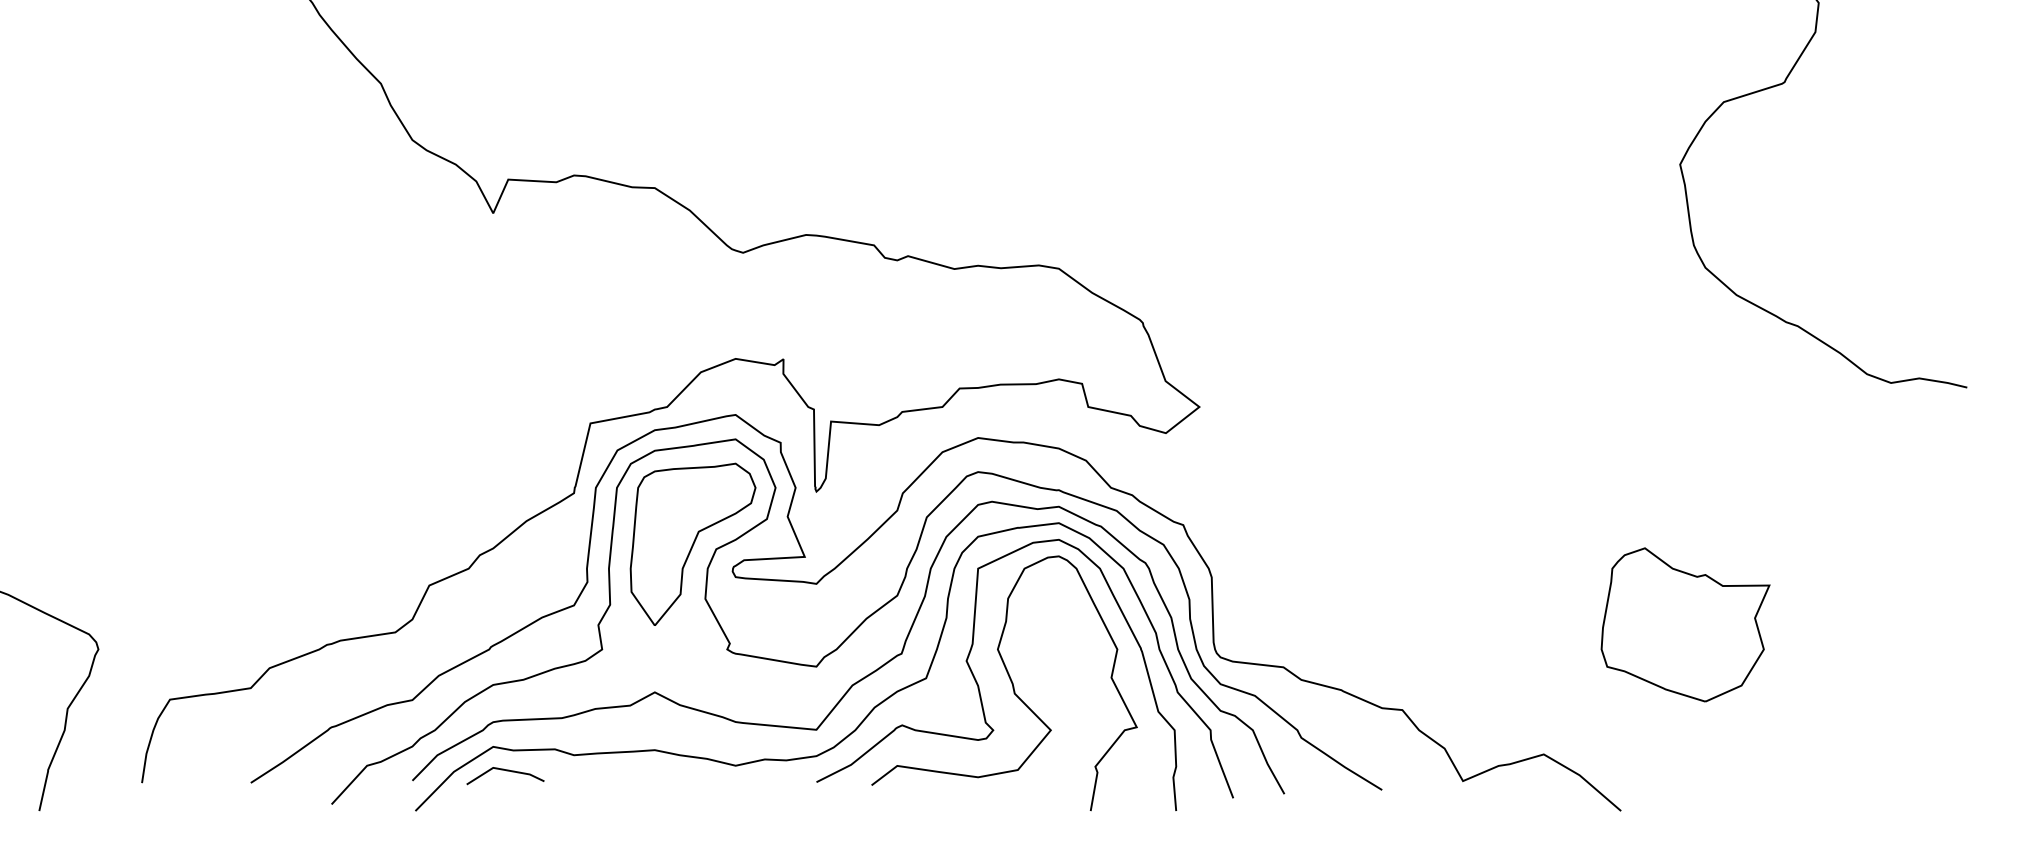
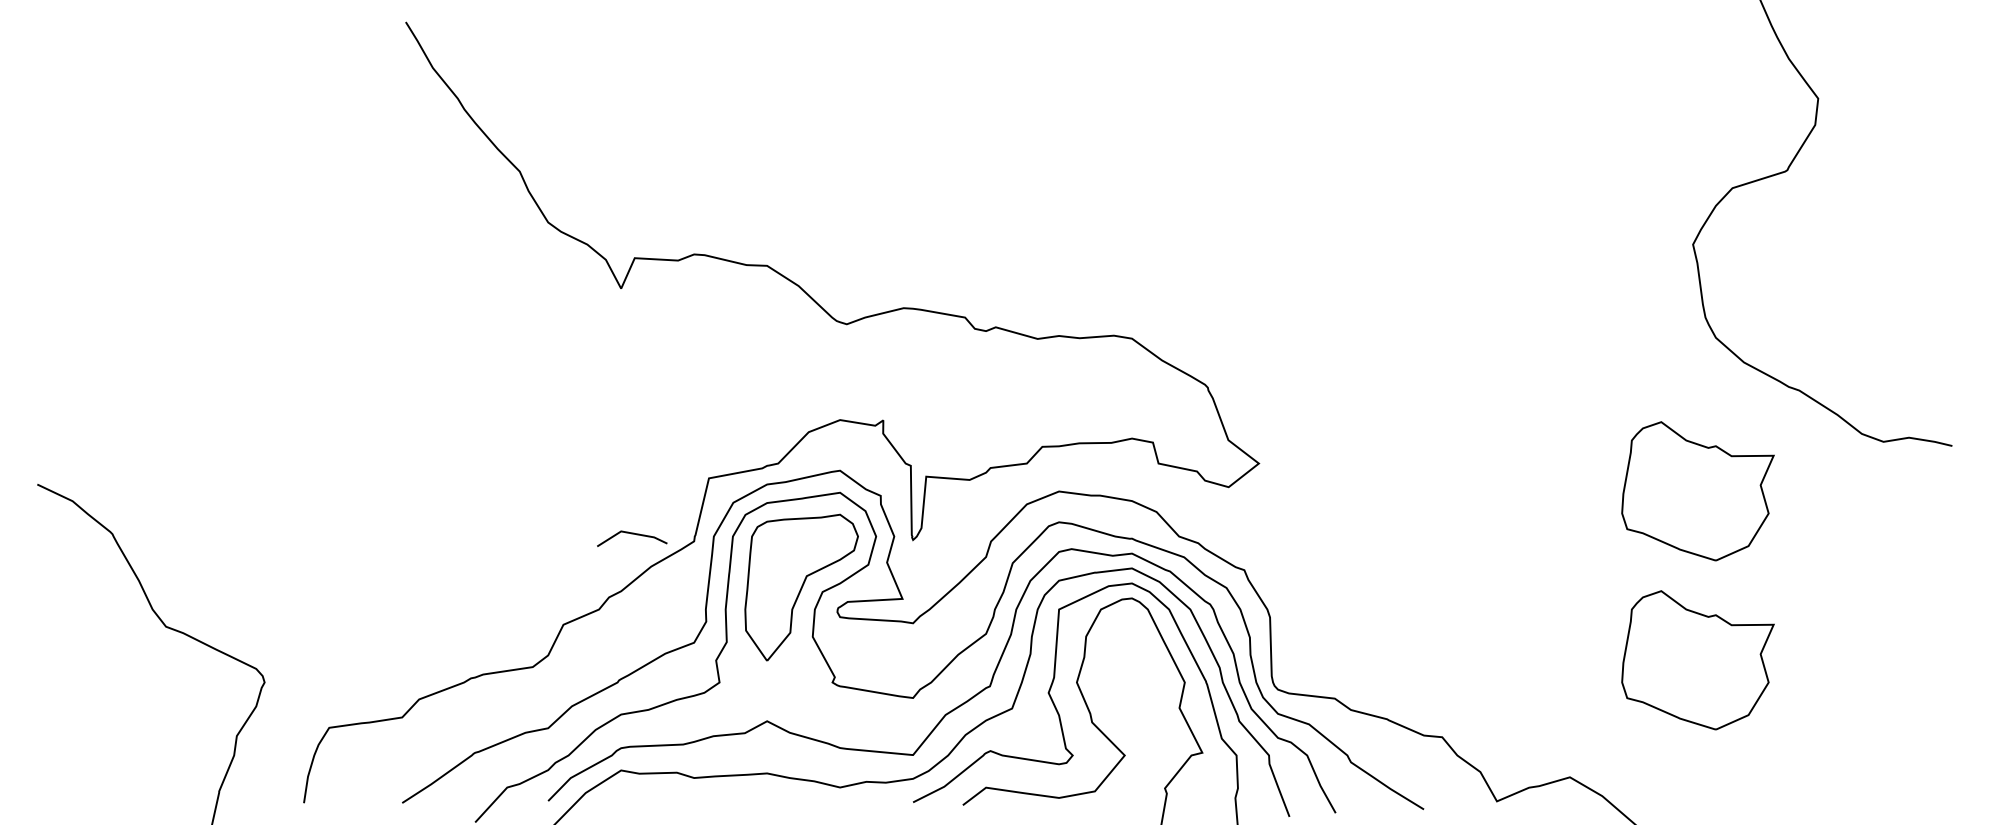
part: (1685, 437) -> (1697, 491), added
line: (505, 771) -> (632, 534), moved

